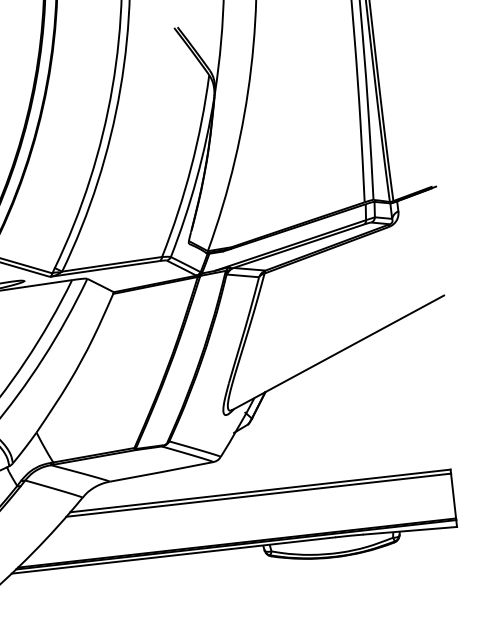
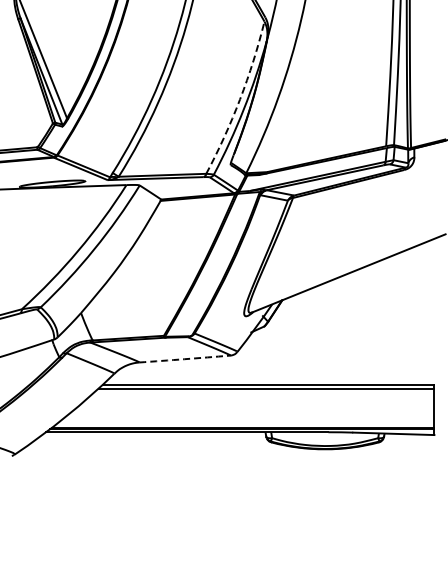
arc: (191, 167) -> (240, 99), solid -> dashed
arc: (161, 472) -> (184, 359), solid -> dashed

